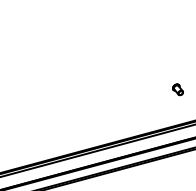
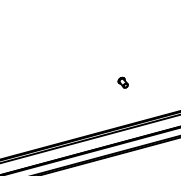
part: (177, 89) -> (122, 82), moved

